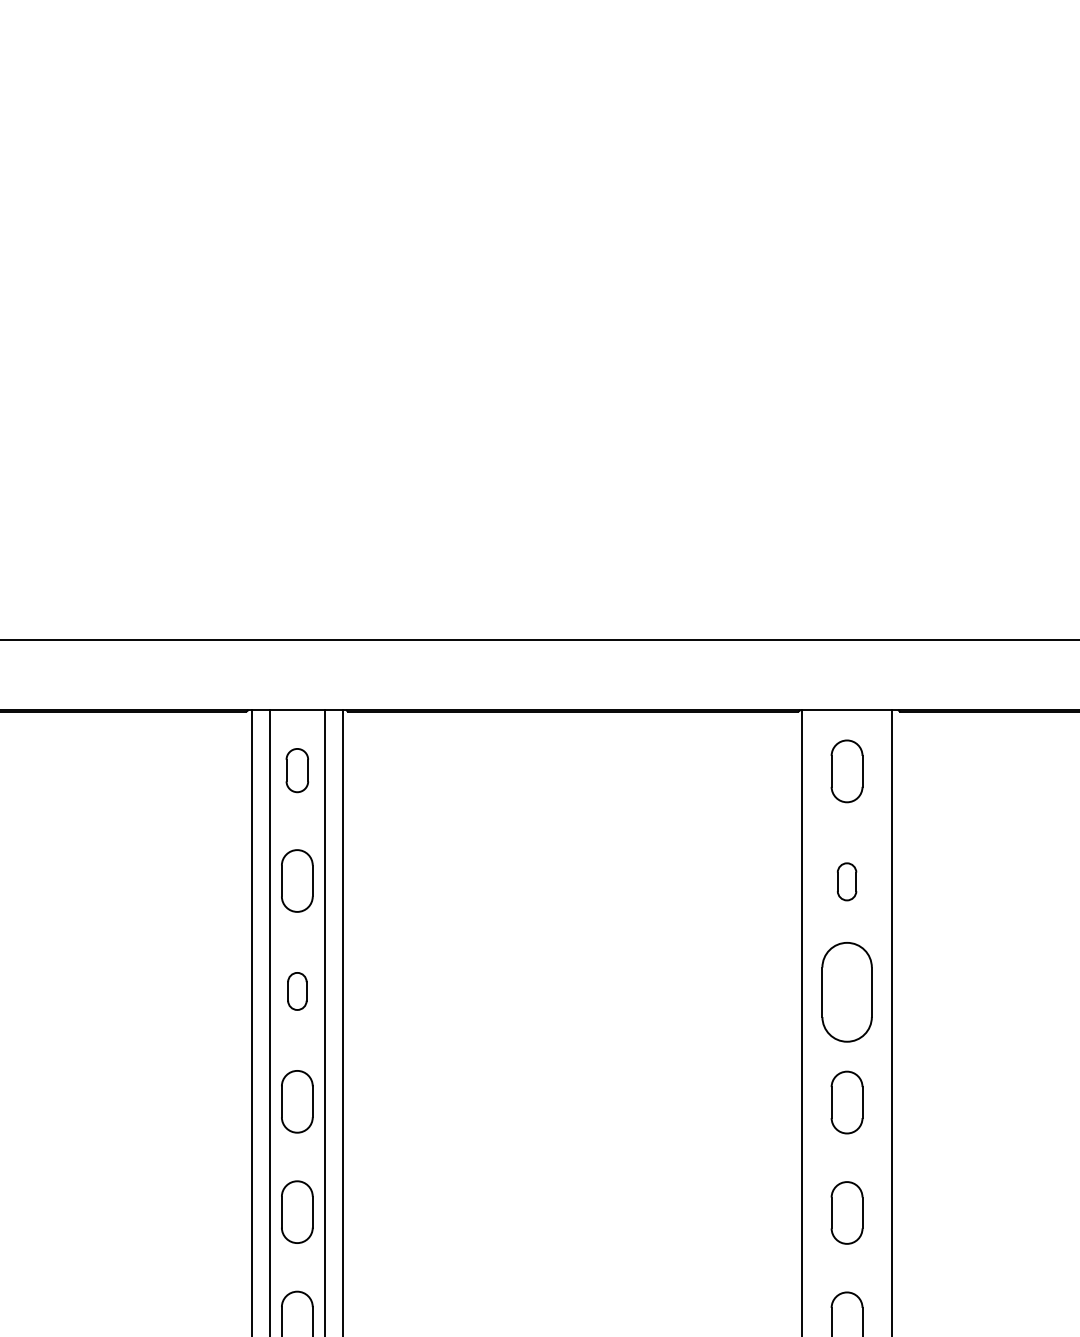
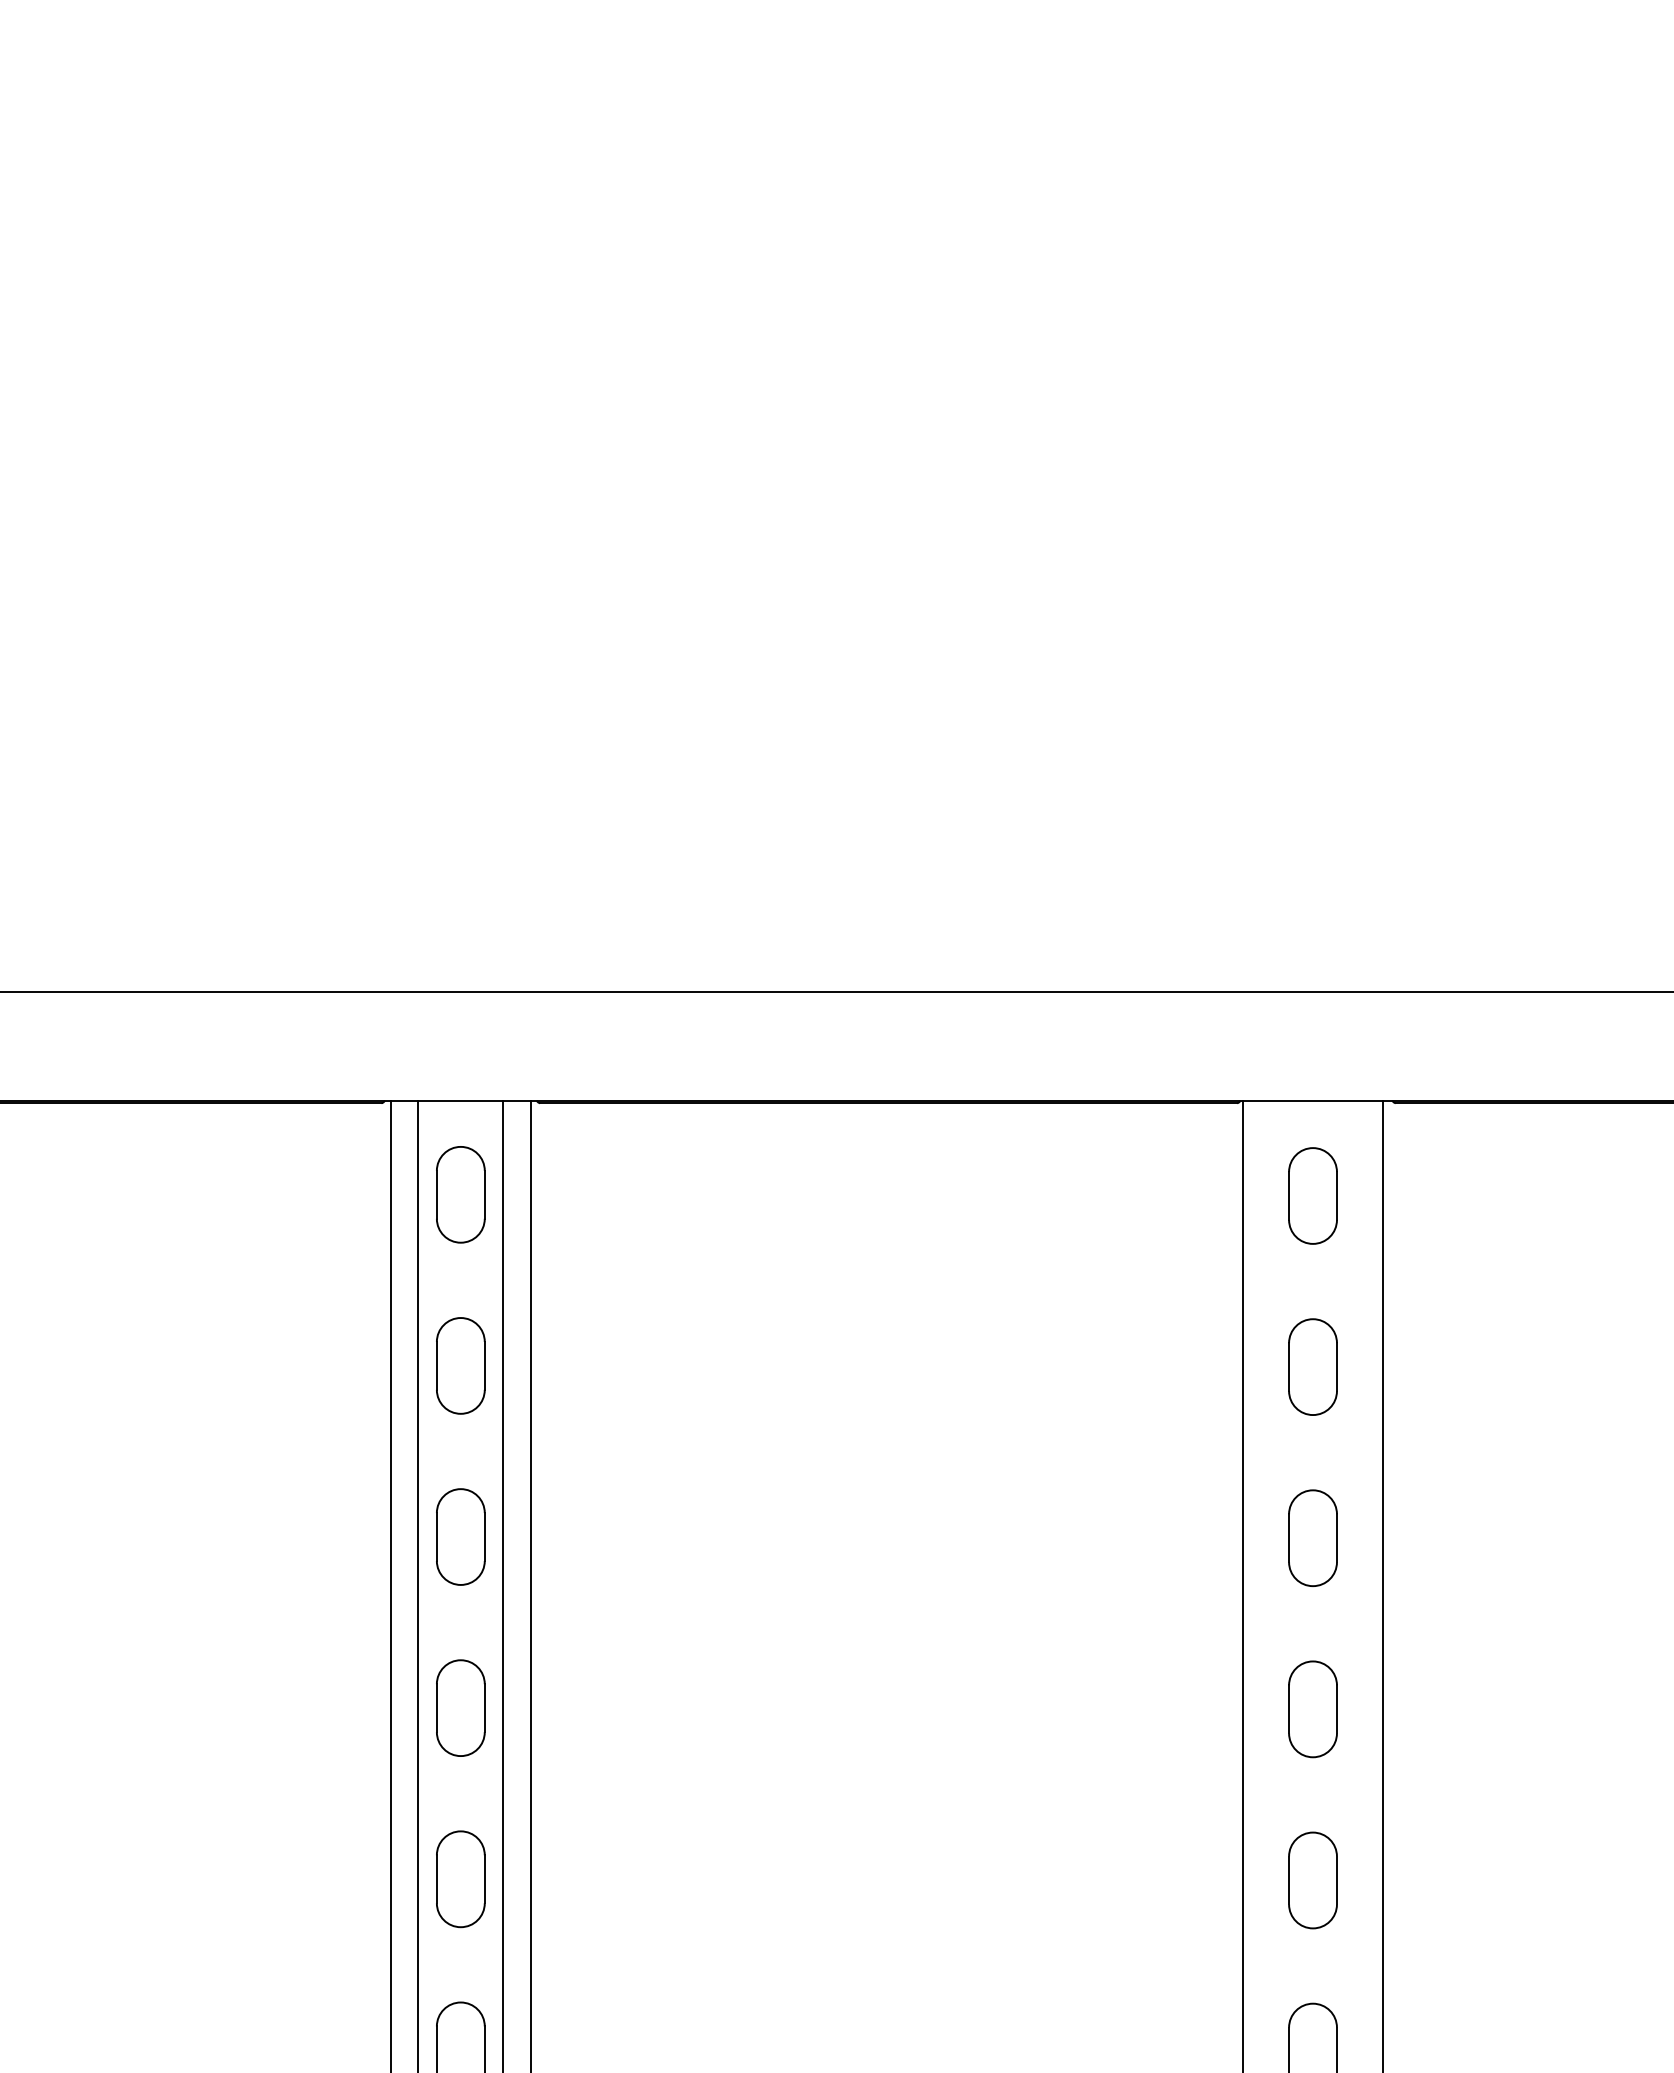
part: (297, 770) -> (461, 1194), size x1.43
part: (846, 881) -> (1312, 1366), size x1.67
part: (297, 991) -> (461, 1537), size x1.67
part: (846, 991) -> (1312, 1537), size x0.62

